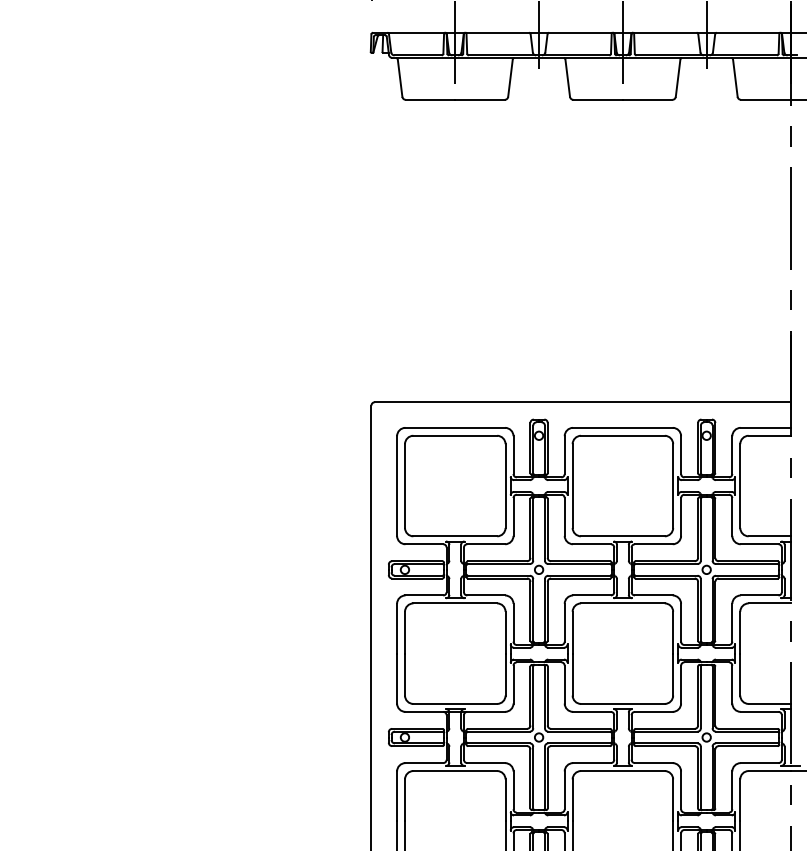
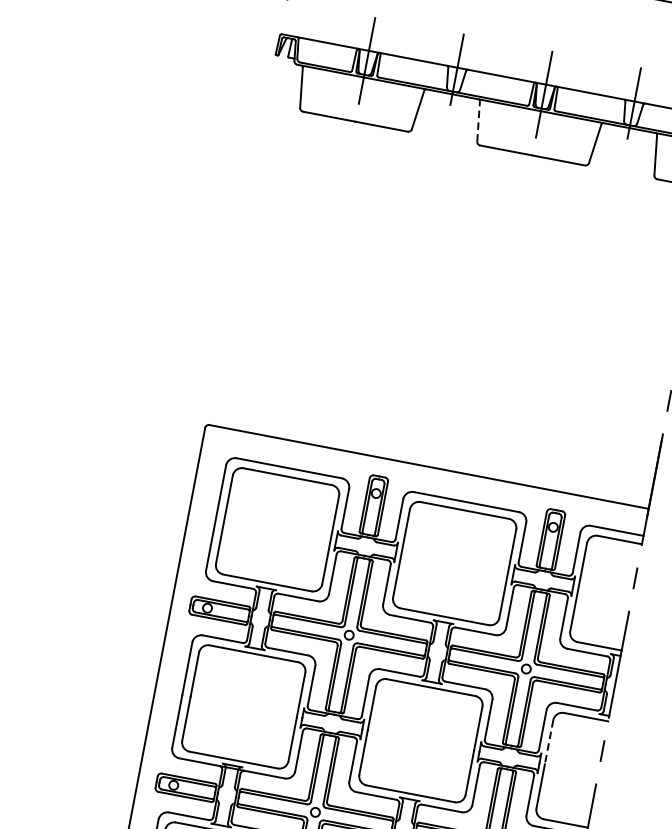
line: (567, 78) -> (478, 121), solid -> dashed
line: (740, 632) -> (549, 742), solid -> dashed

